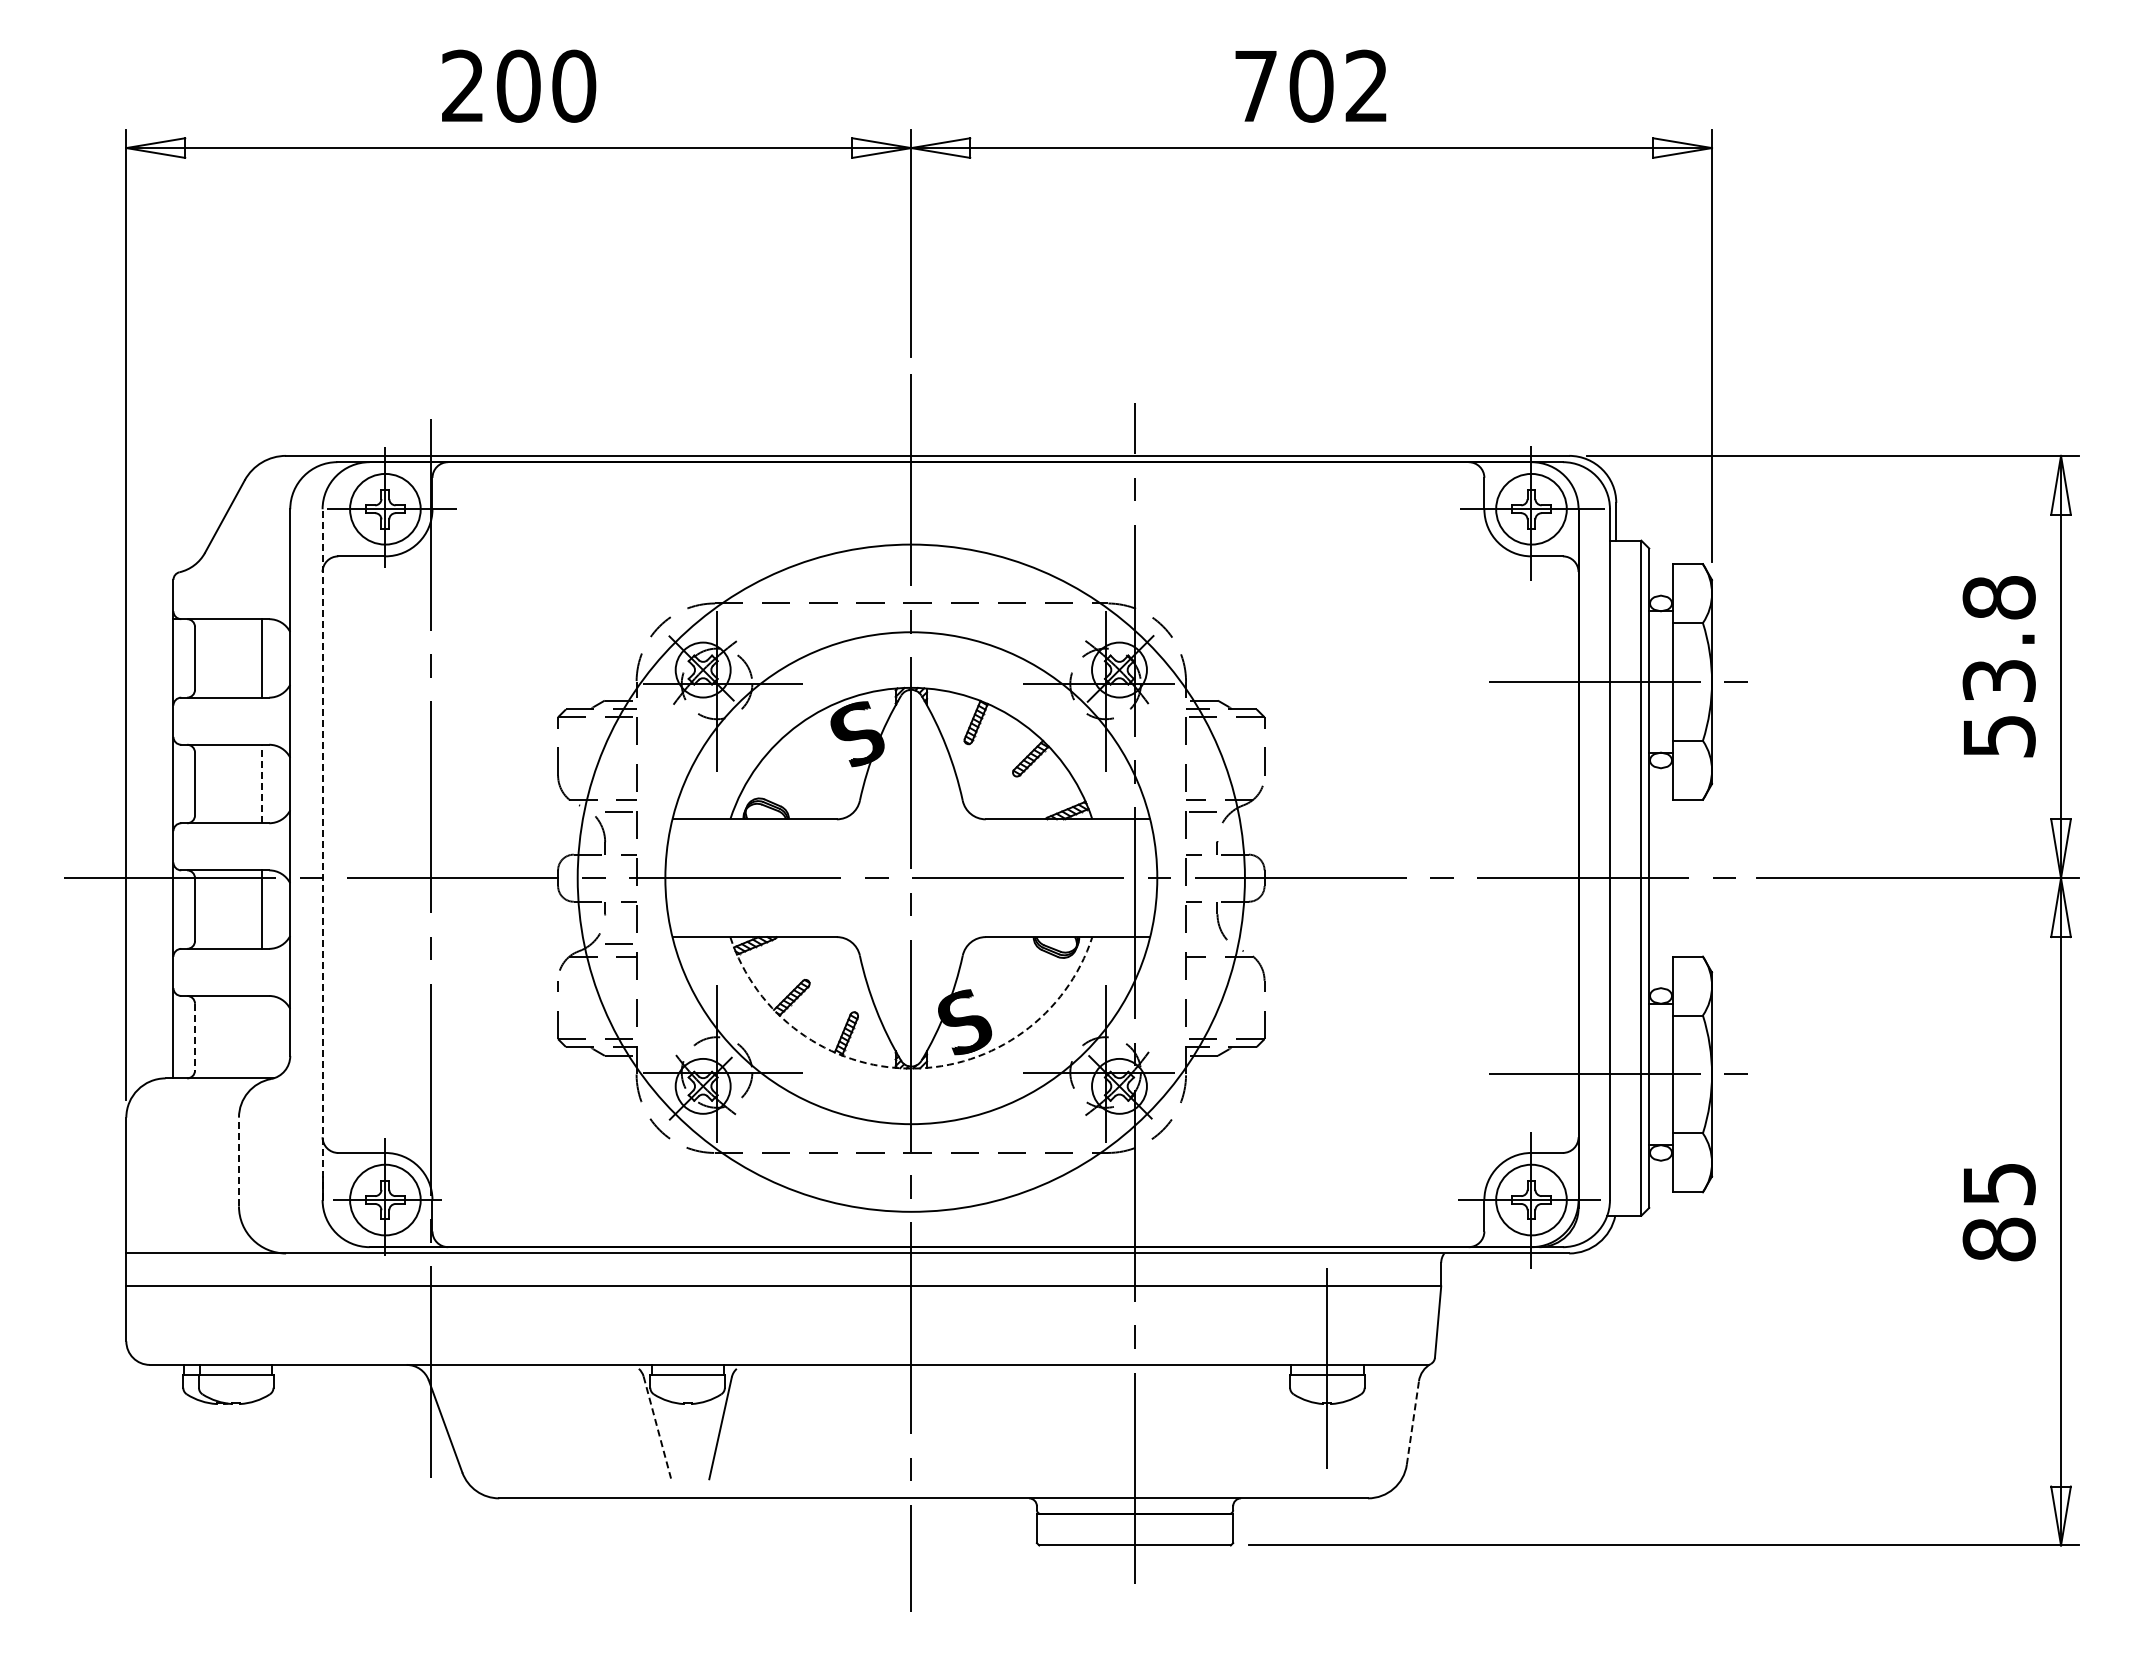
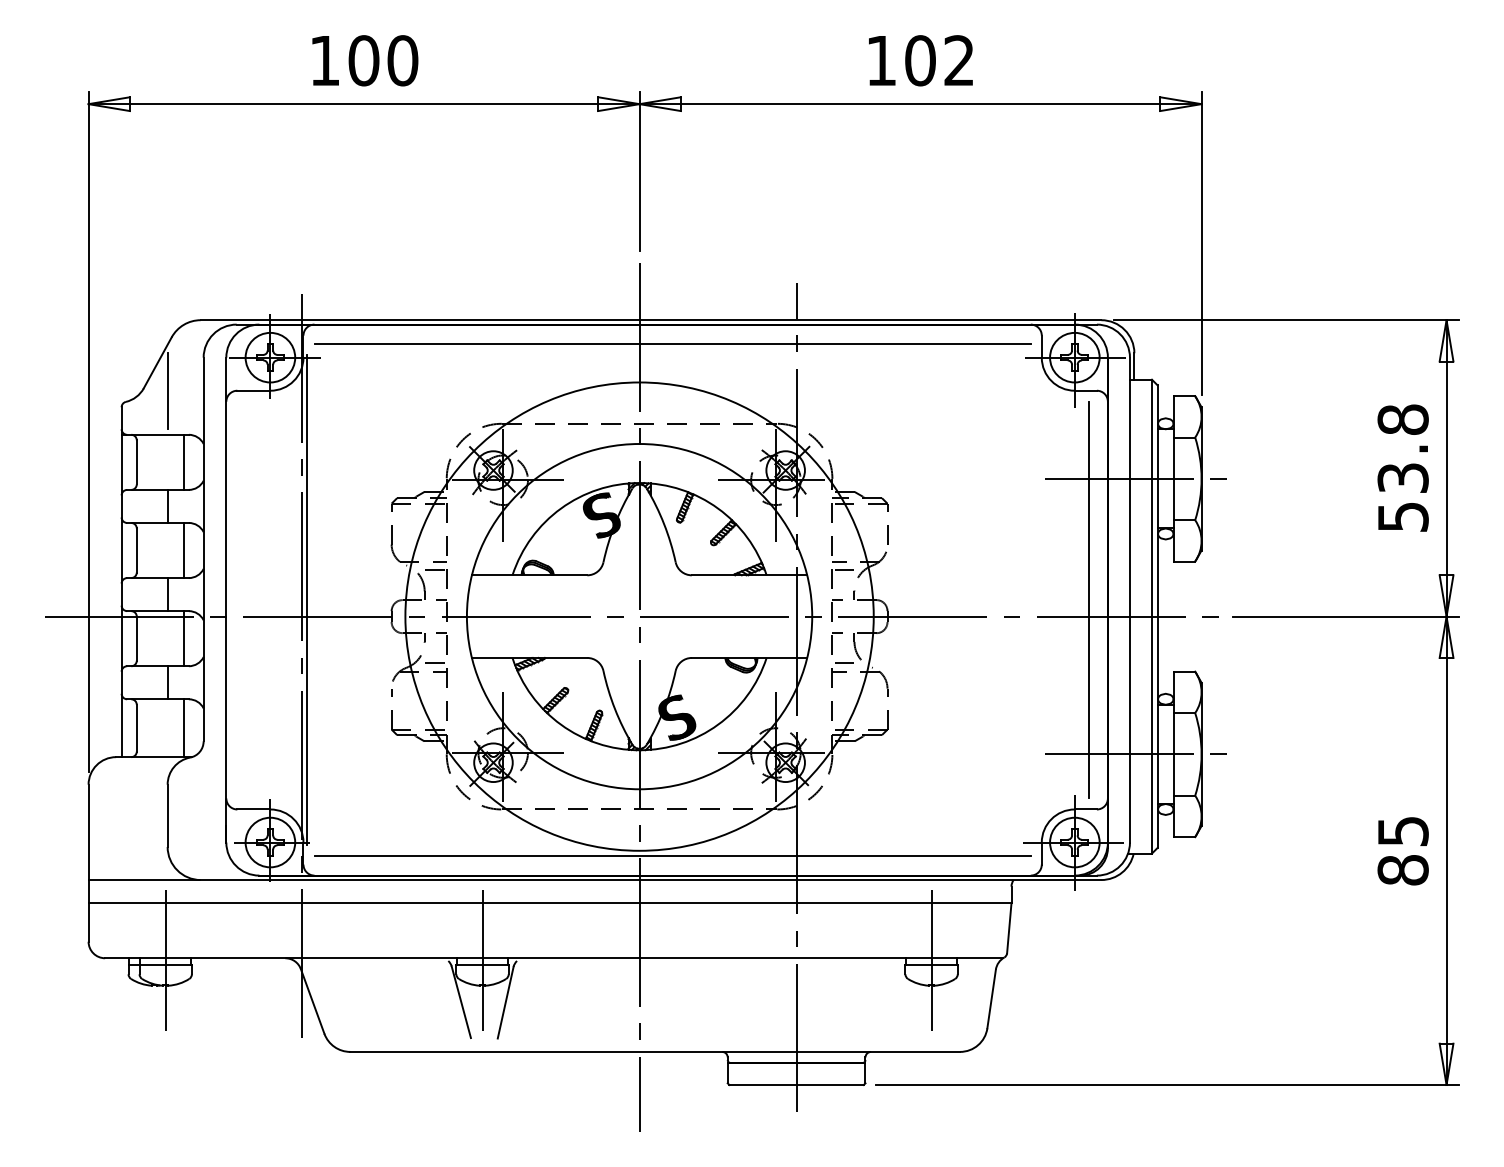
text: (462, 85) -> (324, 60), 200 -> 100
text: (1255, 86) -> (881, 60), 702 -> 102
line: (958, 489) -> (672, 343), added
line: (238, 556) -> (167, 390), added
line: (238, 720) -> (167, 505), added
line: (262, 783) -> (184, 550), dashed -> solid
line: (238, 846) -> (167, 594), added
line: (322, 854) -> (226, 599), dashed -> solid
line: (436, 854) -> (306, 599), added
line: (1551, 854) -> (1088, 599), added
line: (1201, 944) -> (843, 663), added
line: (238, 971) -> (167, 682), added
line: (262, 1036) -> (184, 727), added
line: (195, 1037) -> (137, 728), dashed -> solid
arc: (911, 1068) -> (639, 750), dashed -> solid
line: (238, 1161) -> (167, 815), dashed -> solid
line: (958, 1219) -> (672, 856), added
line: (236, 1368) -> (165, 960), added
line: (687, 1368) -> (482, 960), added
line: (1412, 1422) -> (991, 998), dashed -> solid
line: (657, 1427) -> (461, 1002), dashed -> solid

